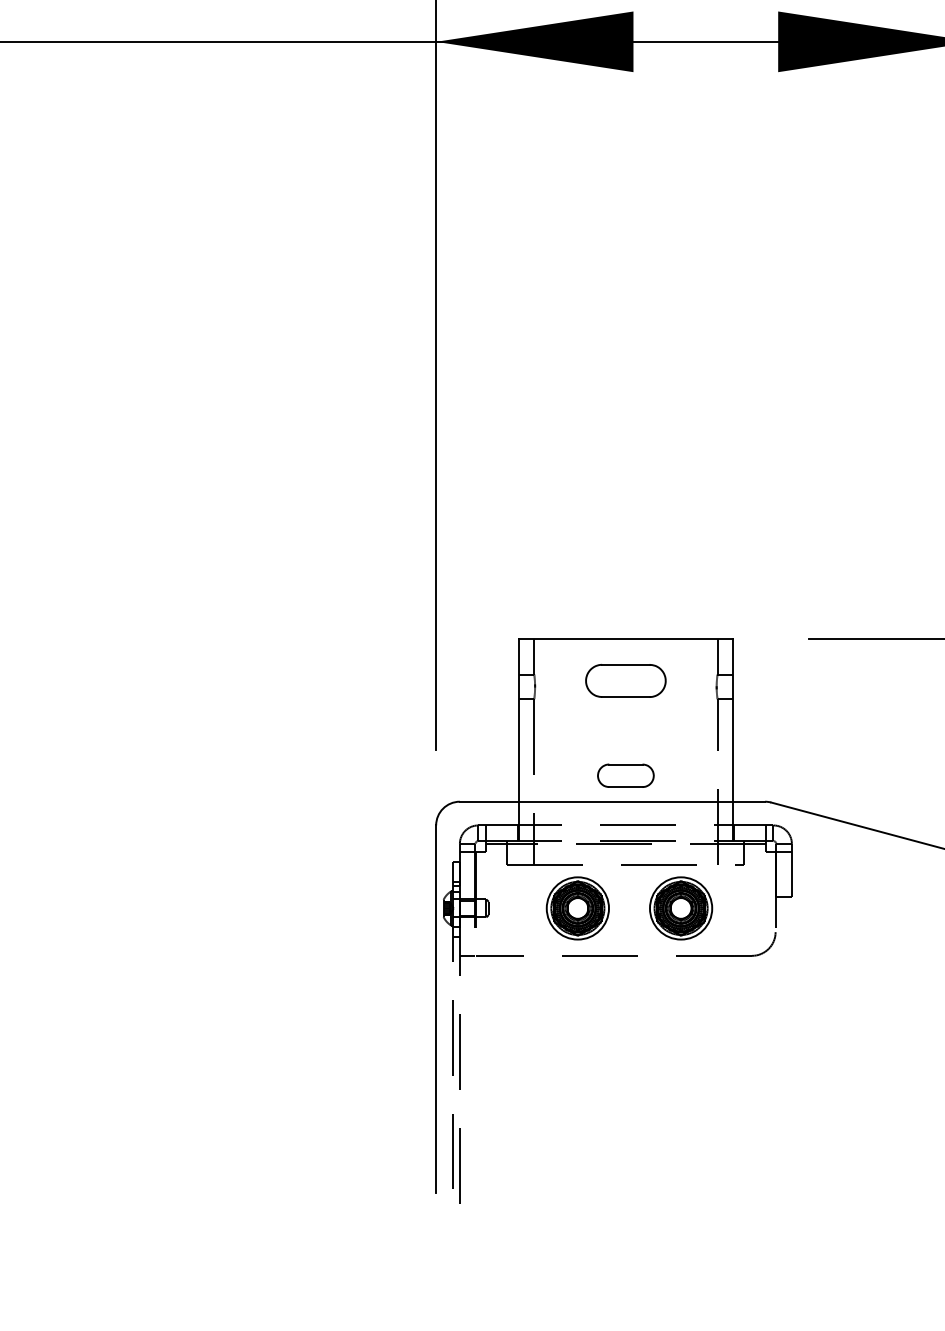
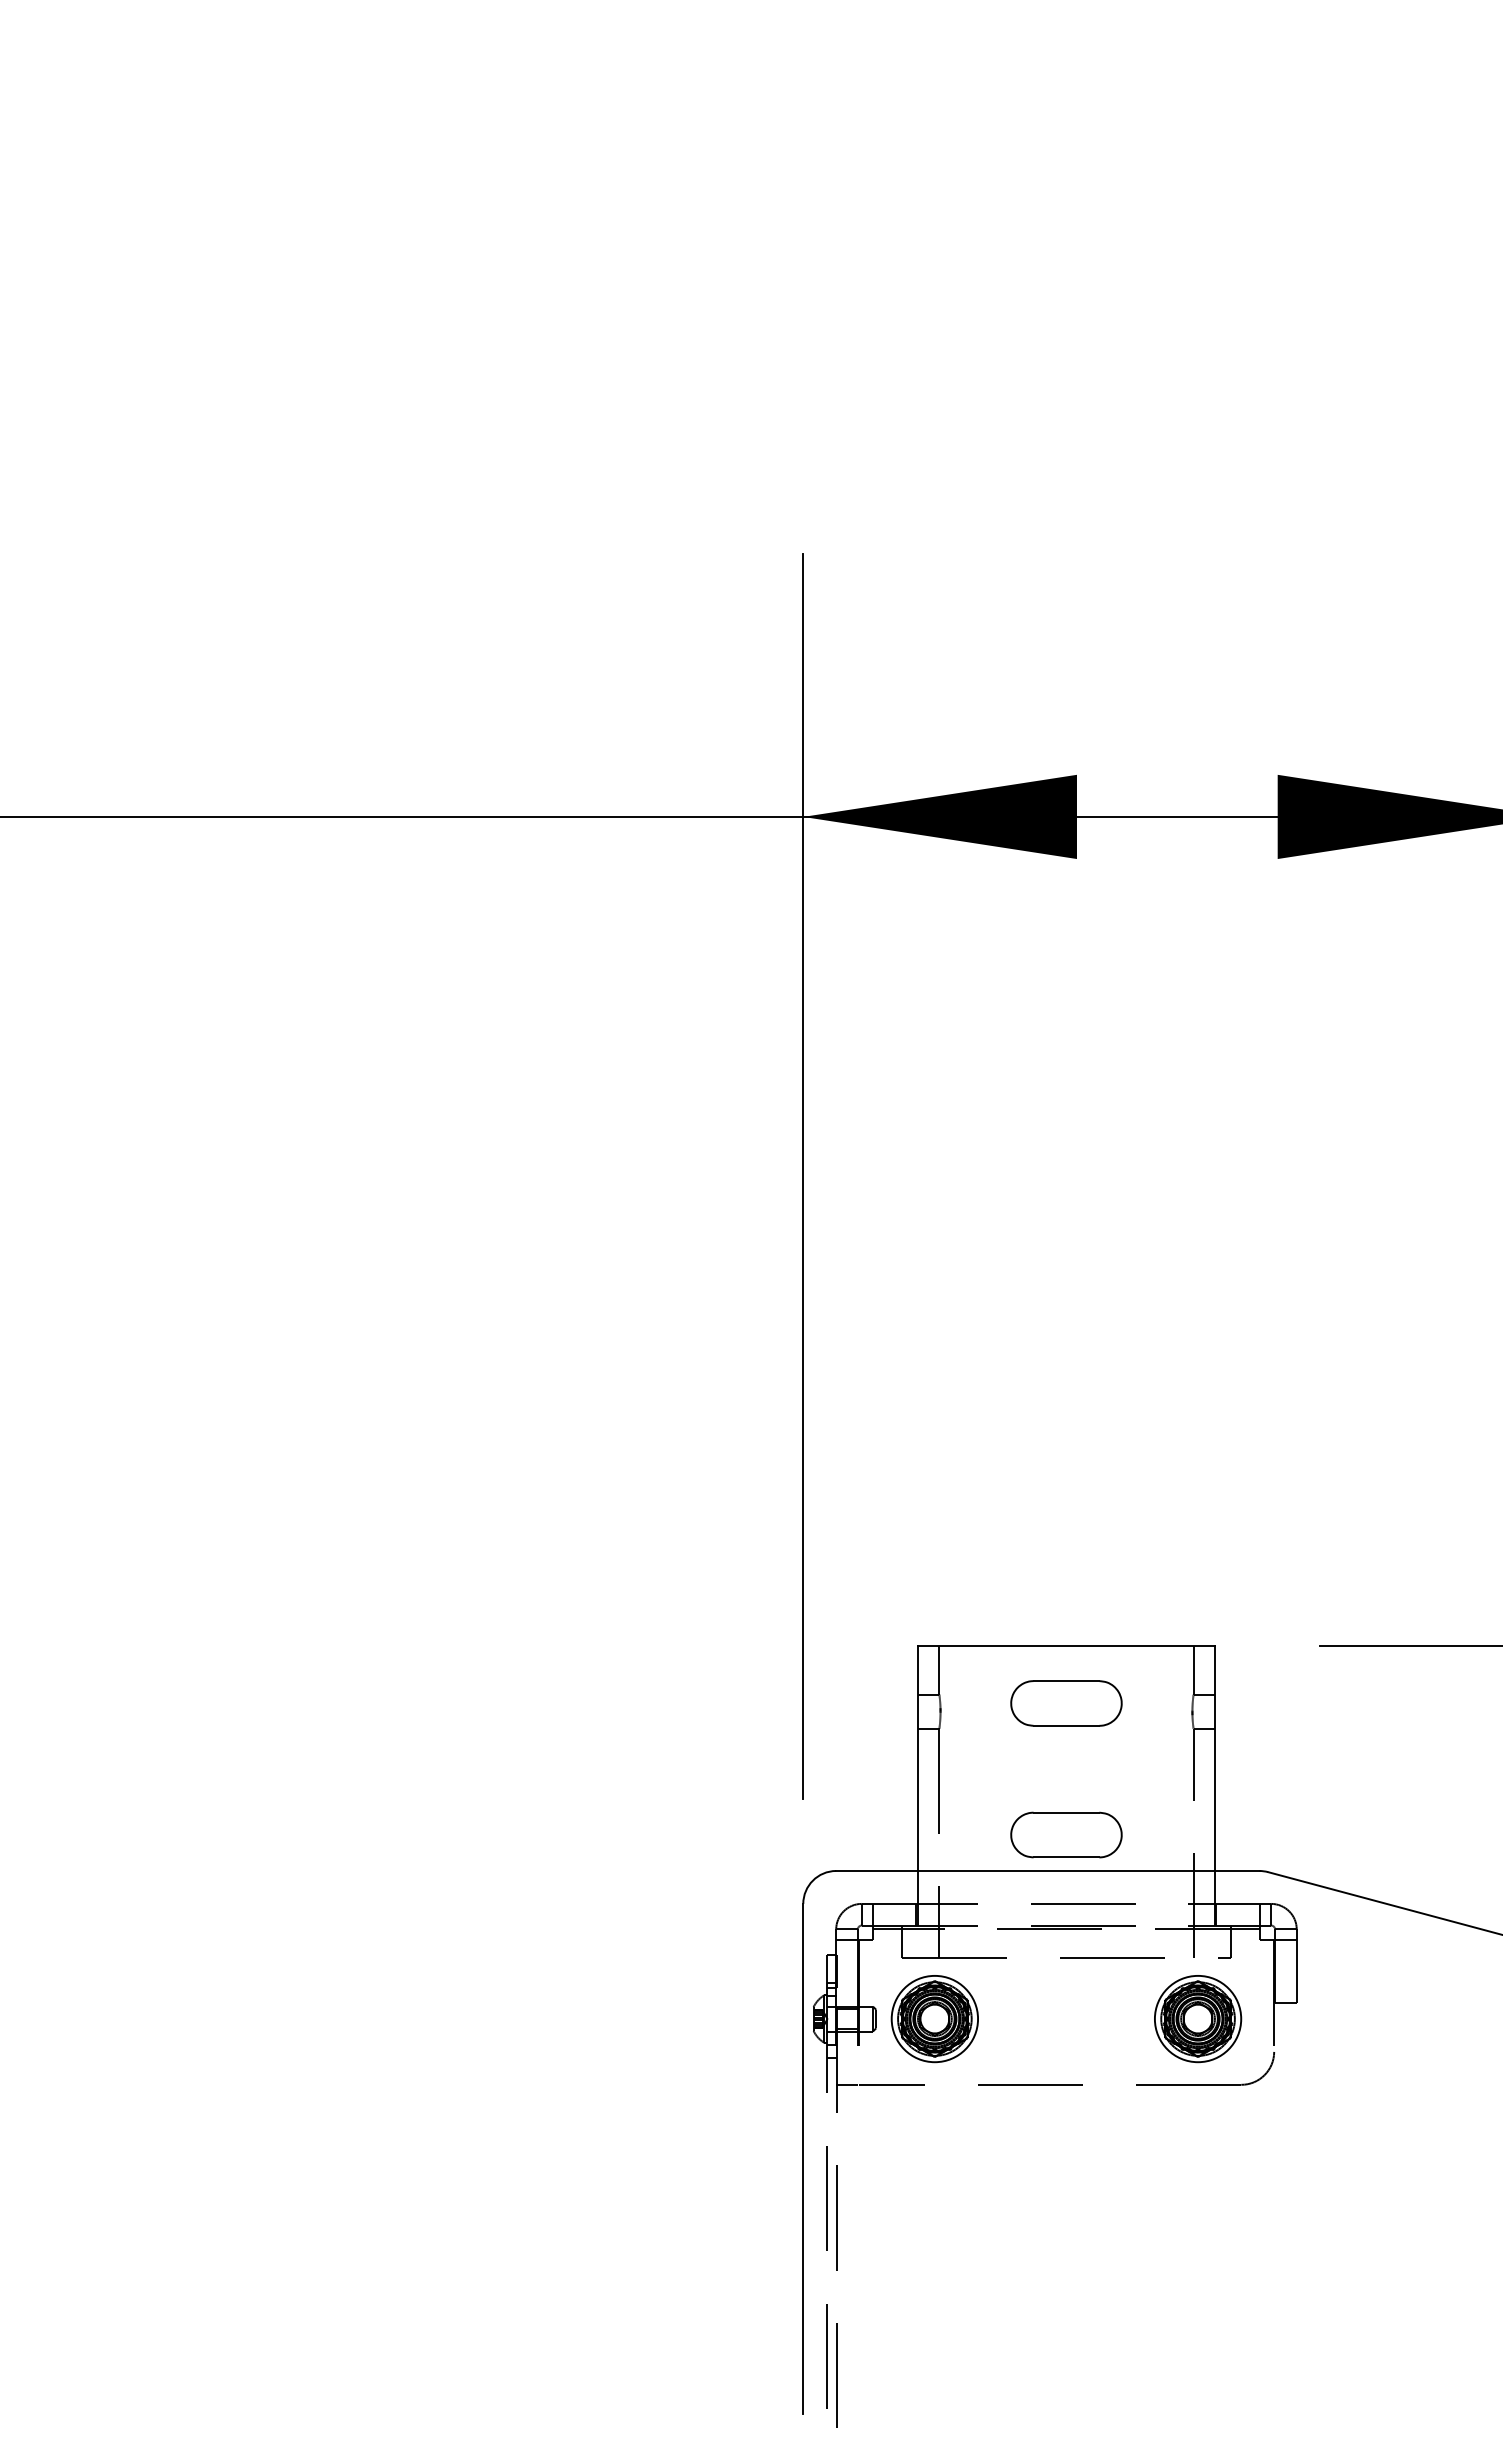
part: (625, 775) -> (1066, 1834), size x1.43
part: (577, 908) -> (934, 2019), moved
part: (681, 908) -> (1198, 2019), moved

